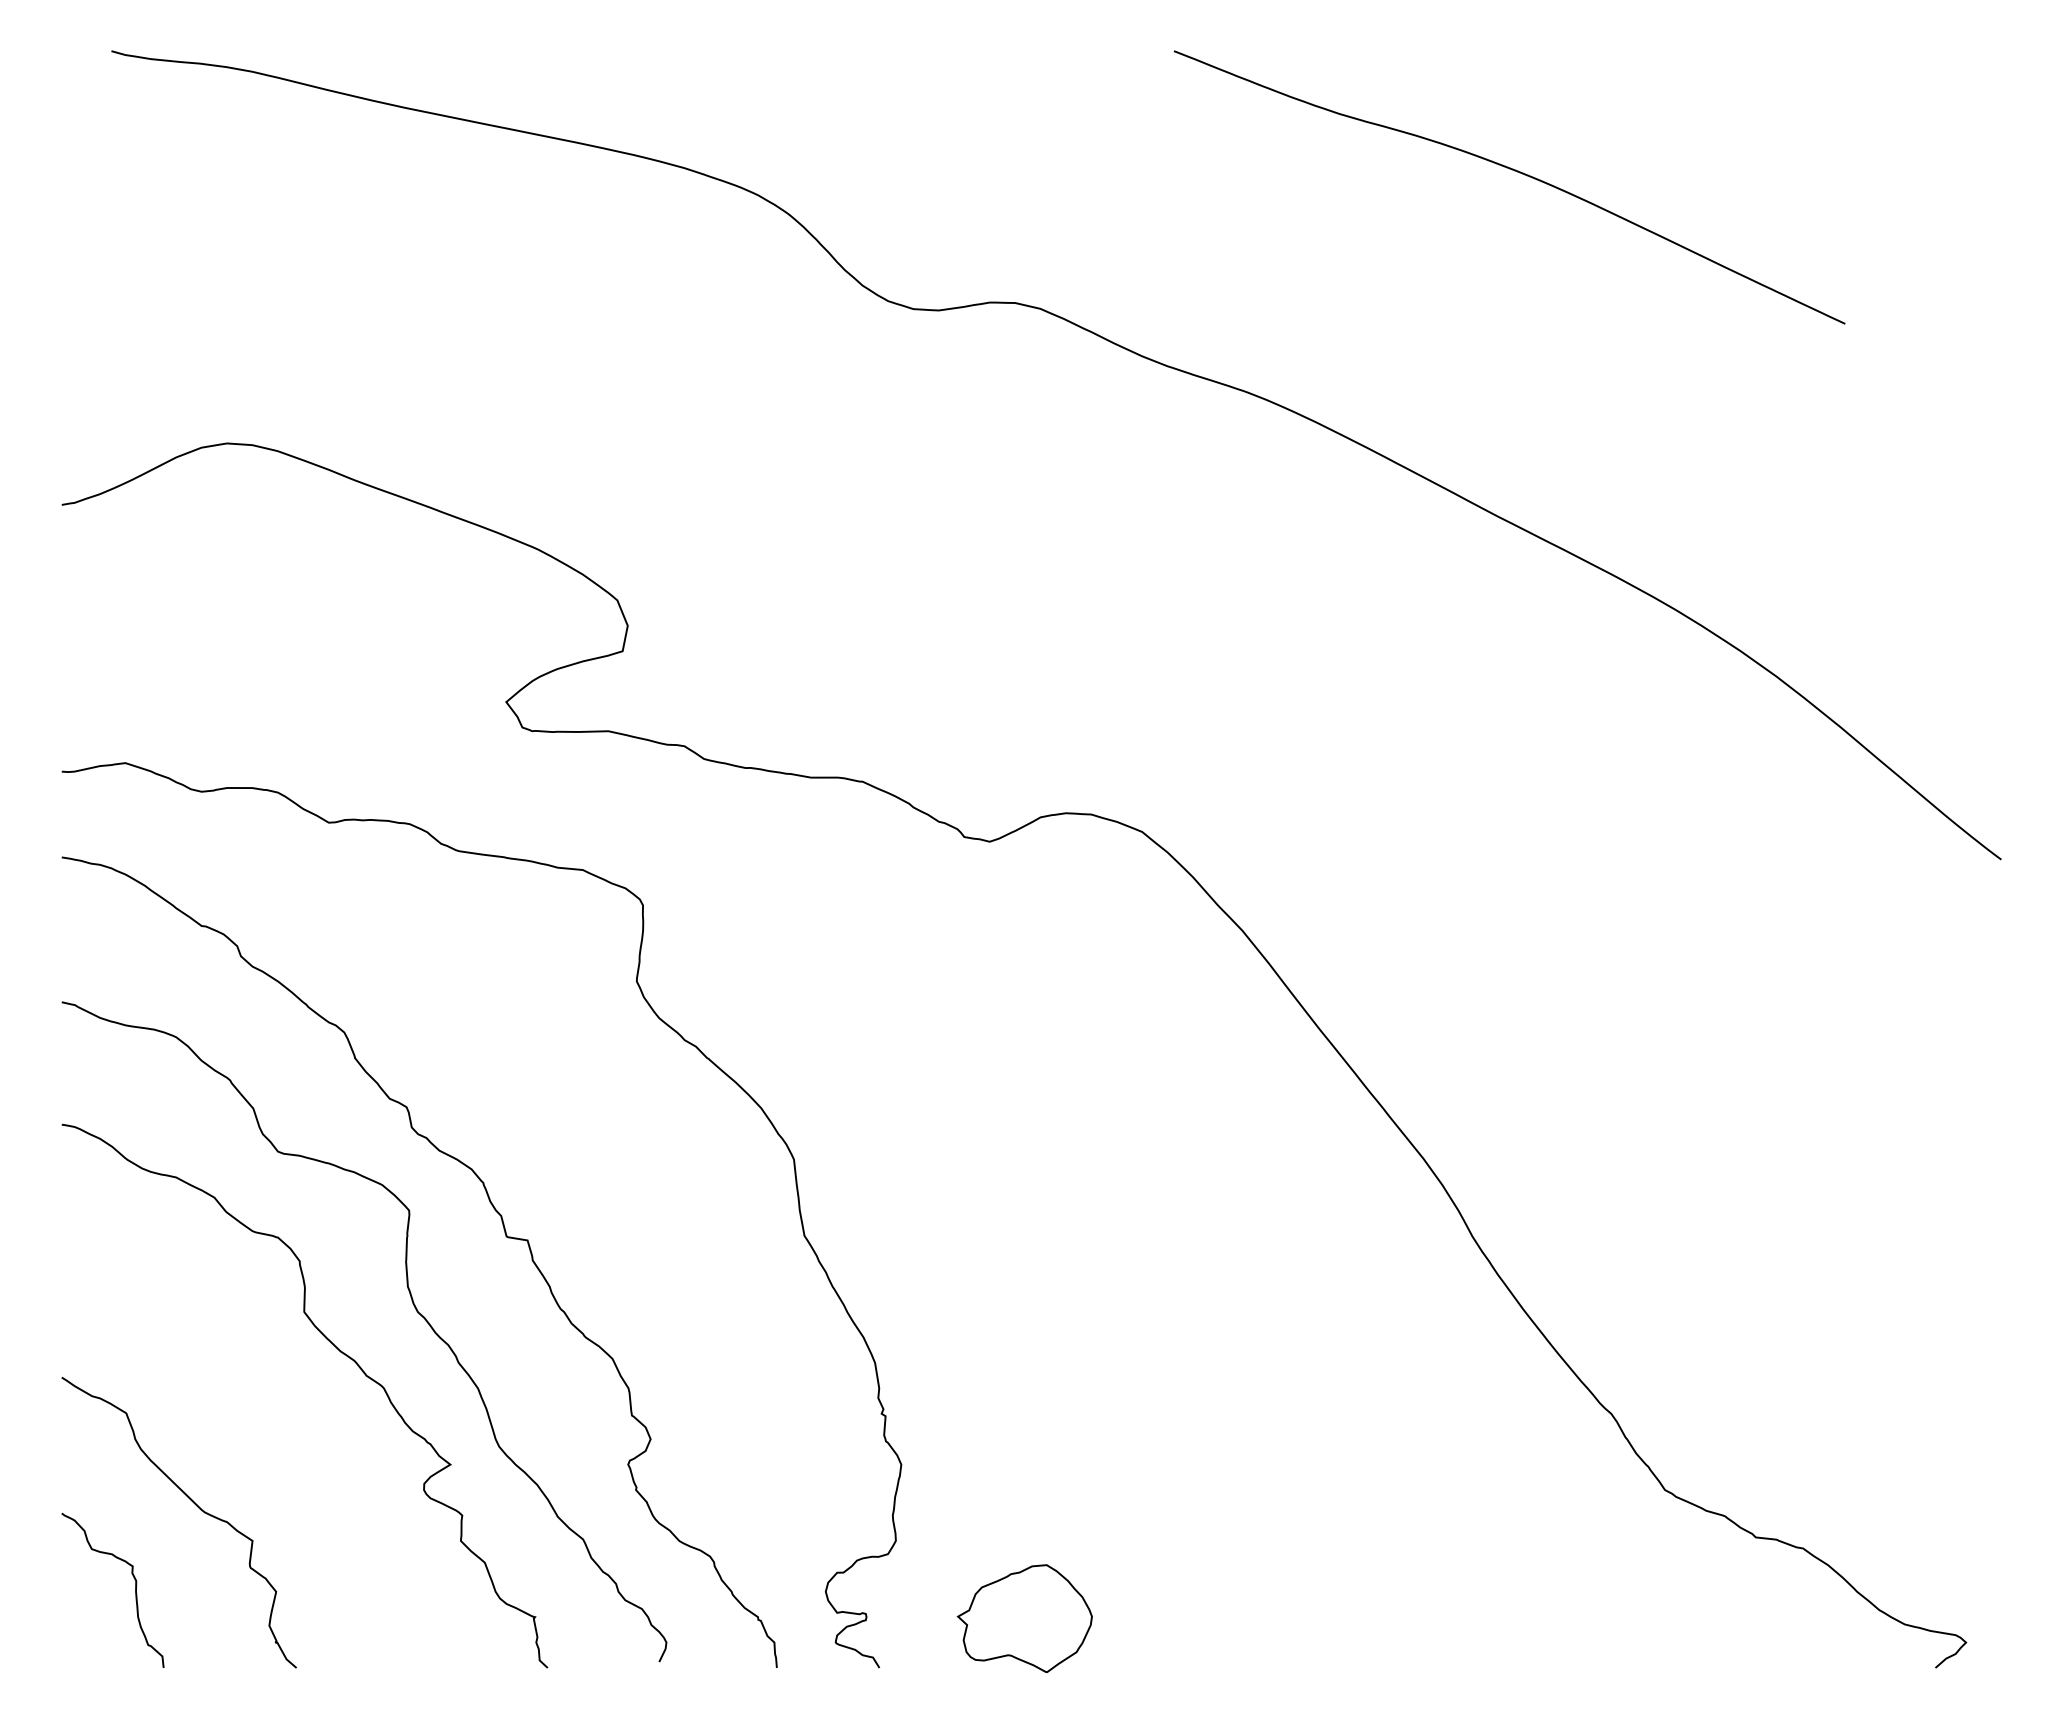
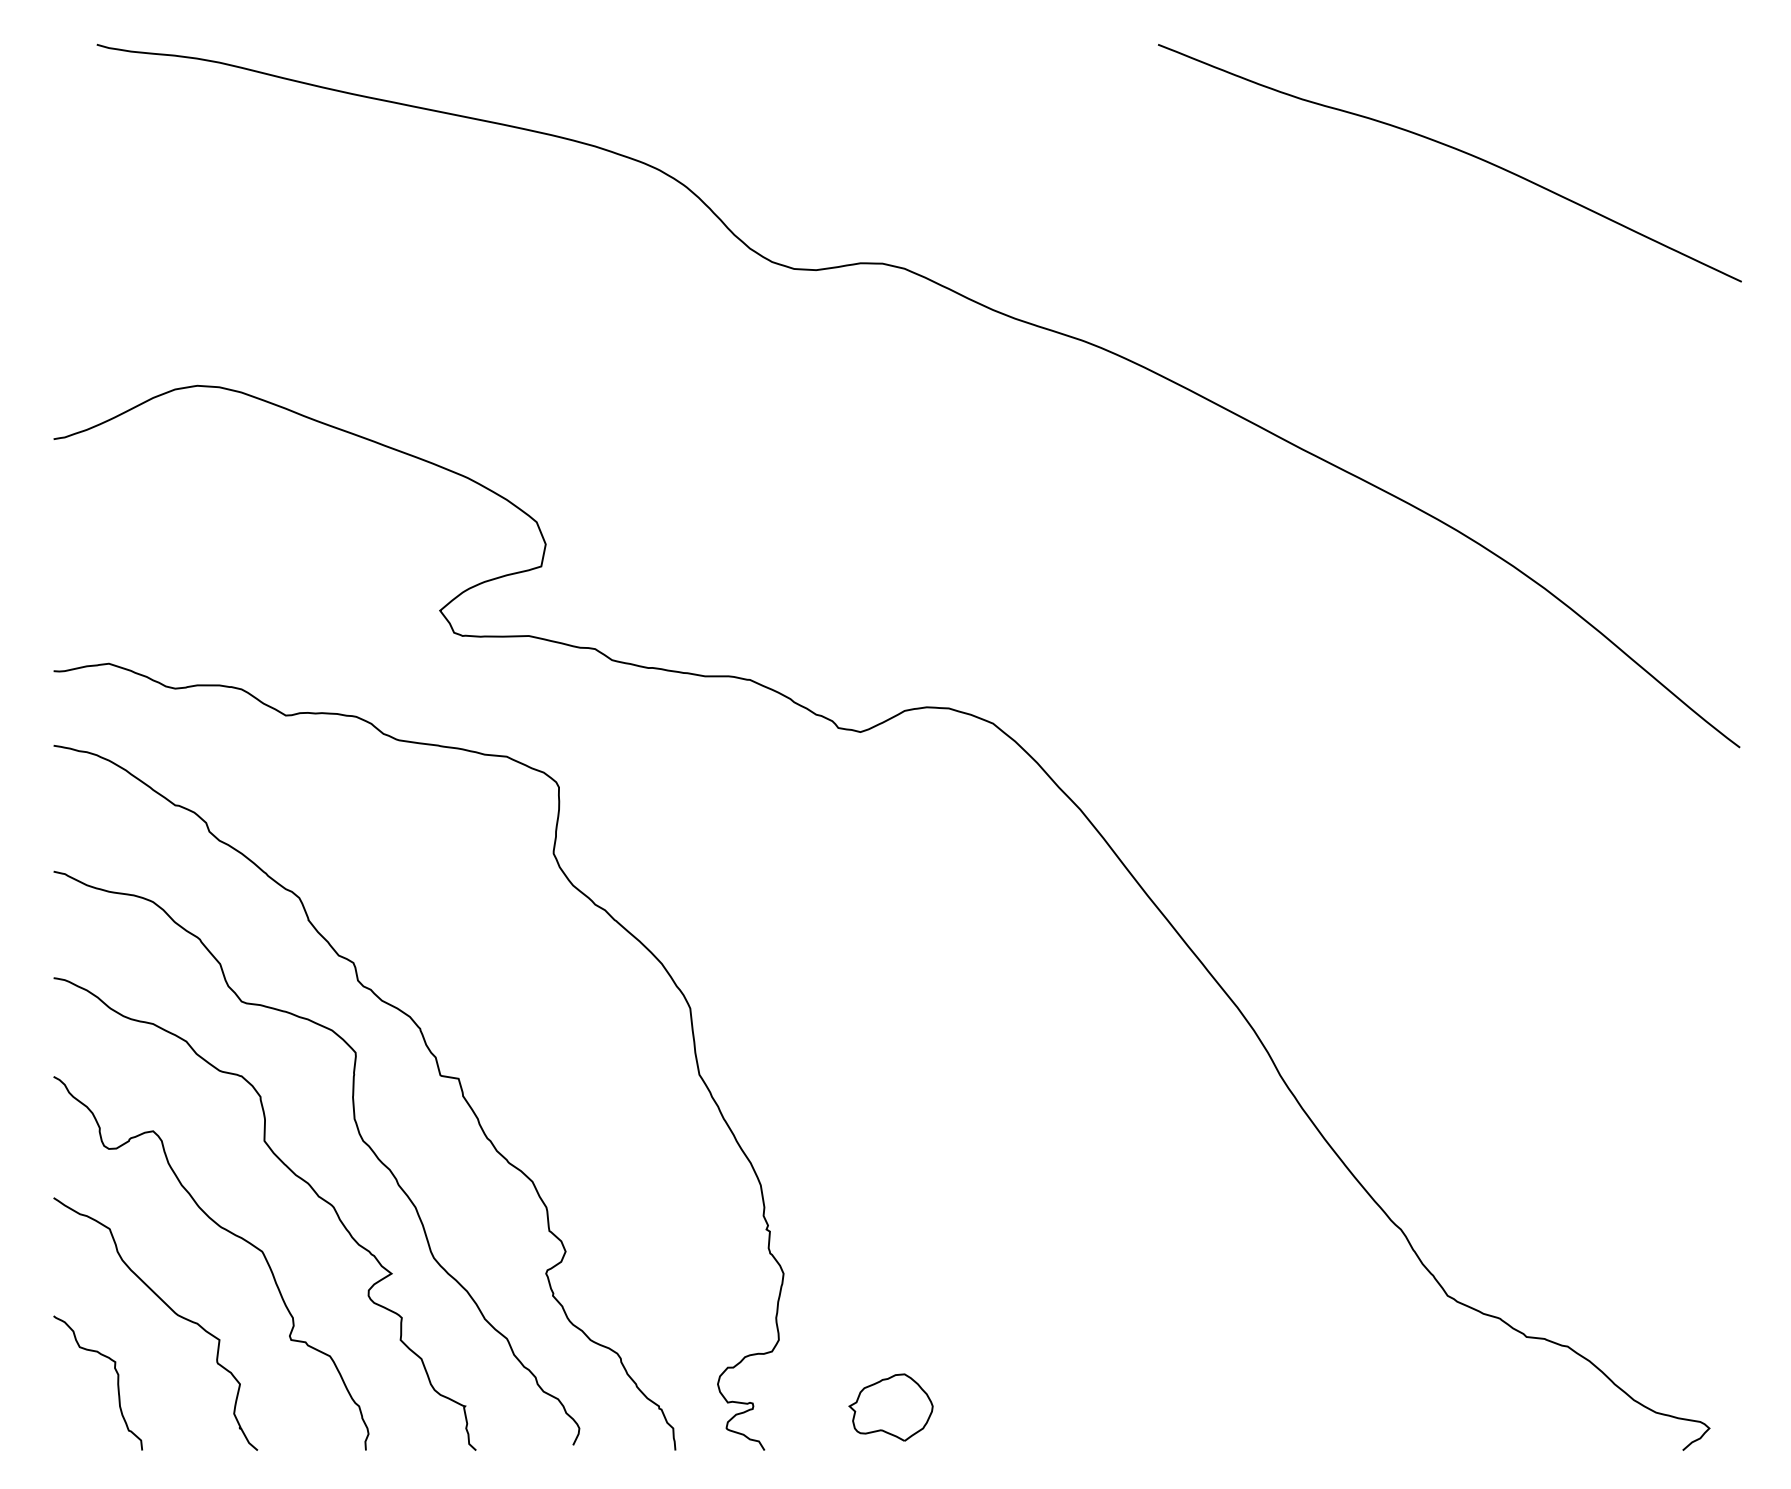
curve: (1514, 171) -> (1454, 149), moved
curve: (263, 1417) -> (229, 1232), added
part: (1024, 1618) -> (890, 1407), size x0.71

